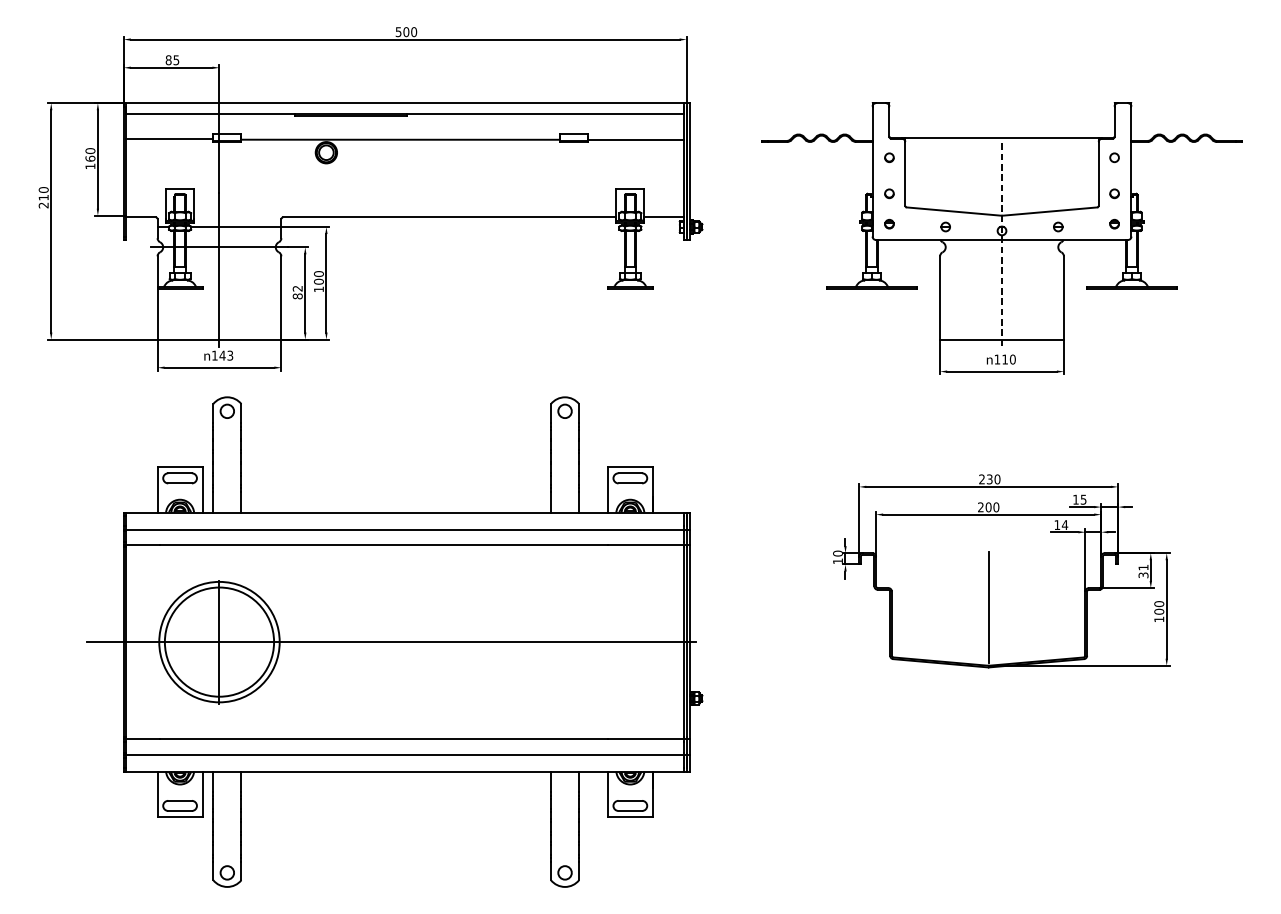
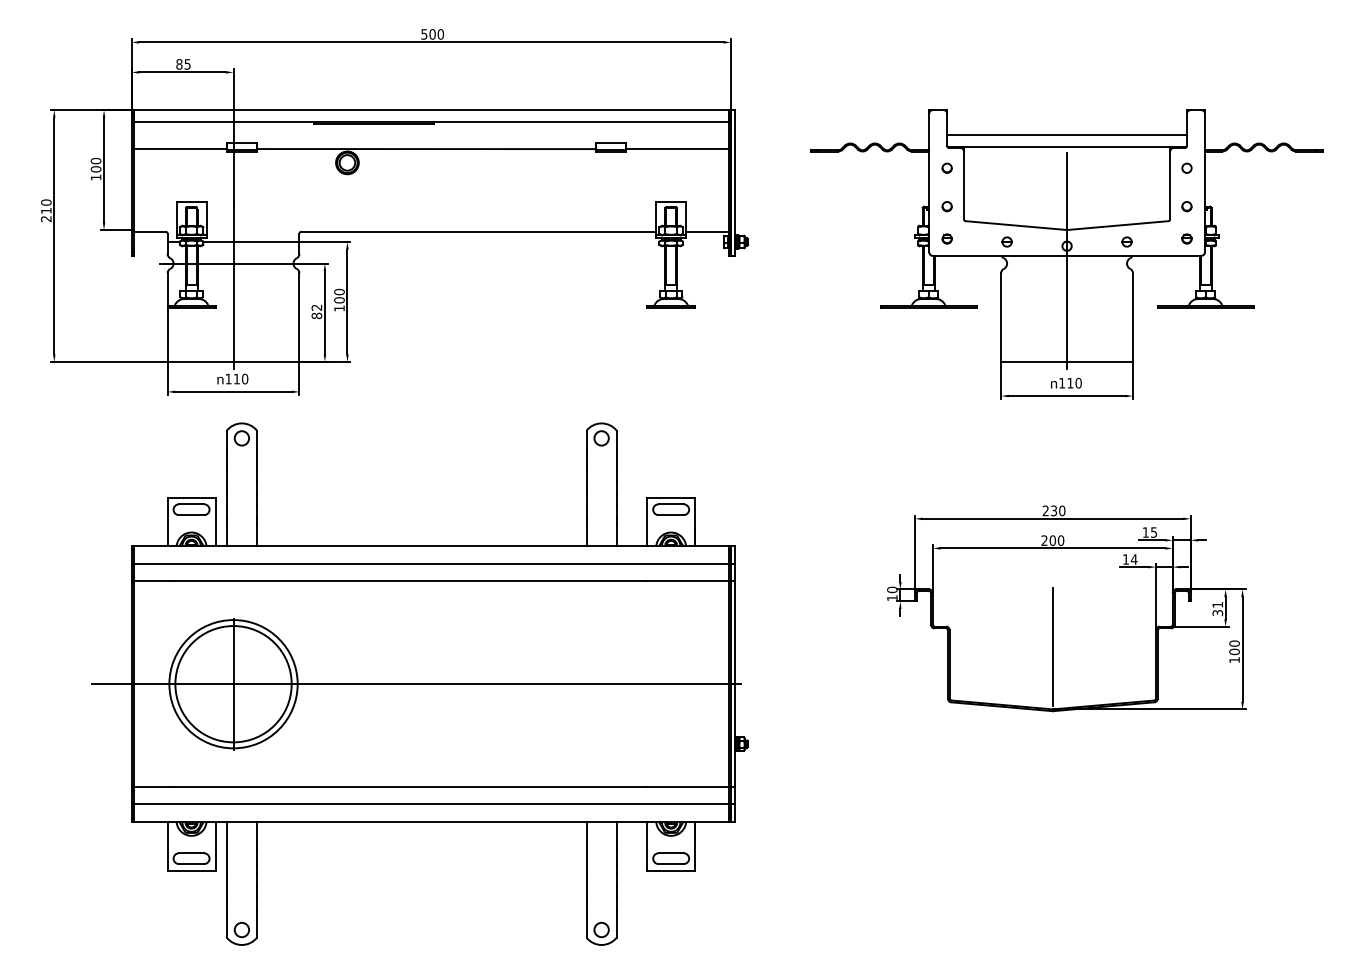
line: (1001, 127) -> (1066, 135), added
text: (89, 158) -> (95, 169), 160 -> 100
line: (1002, 245) -> (1067, 261), dashed -> solid
text: (226, 355) -> (240, 378), 143 -> 110

